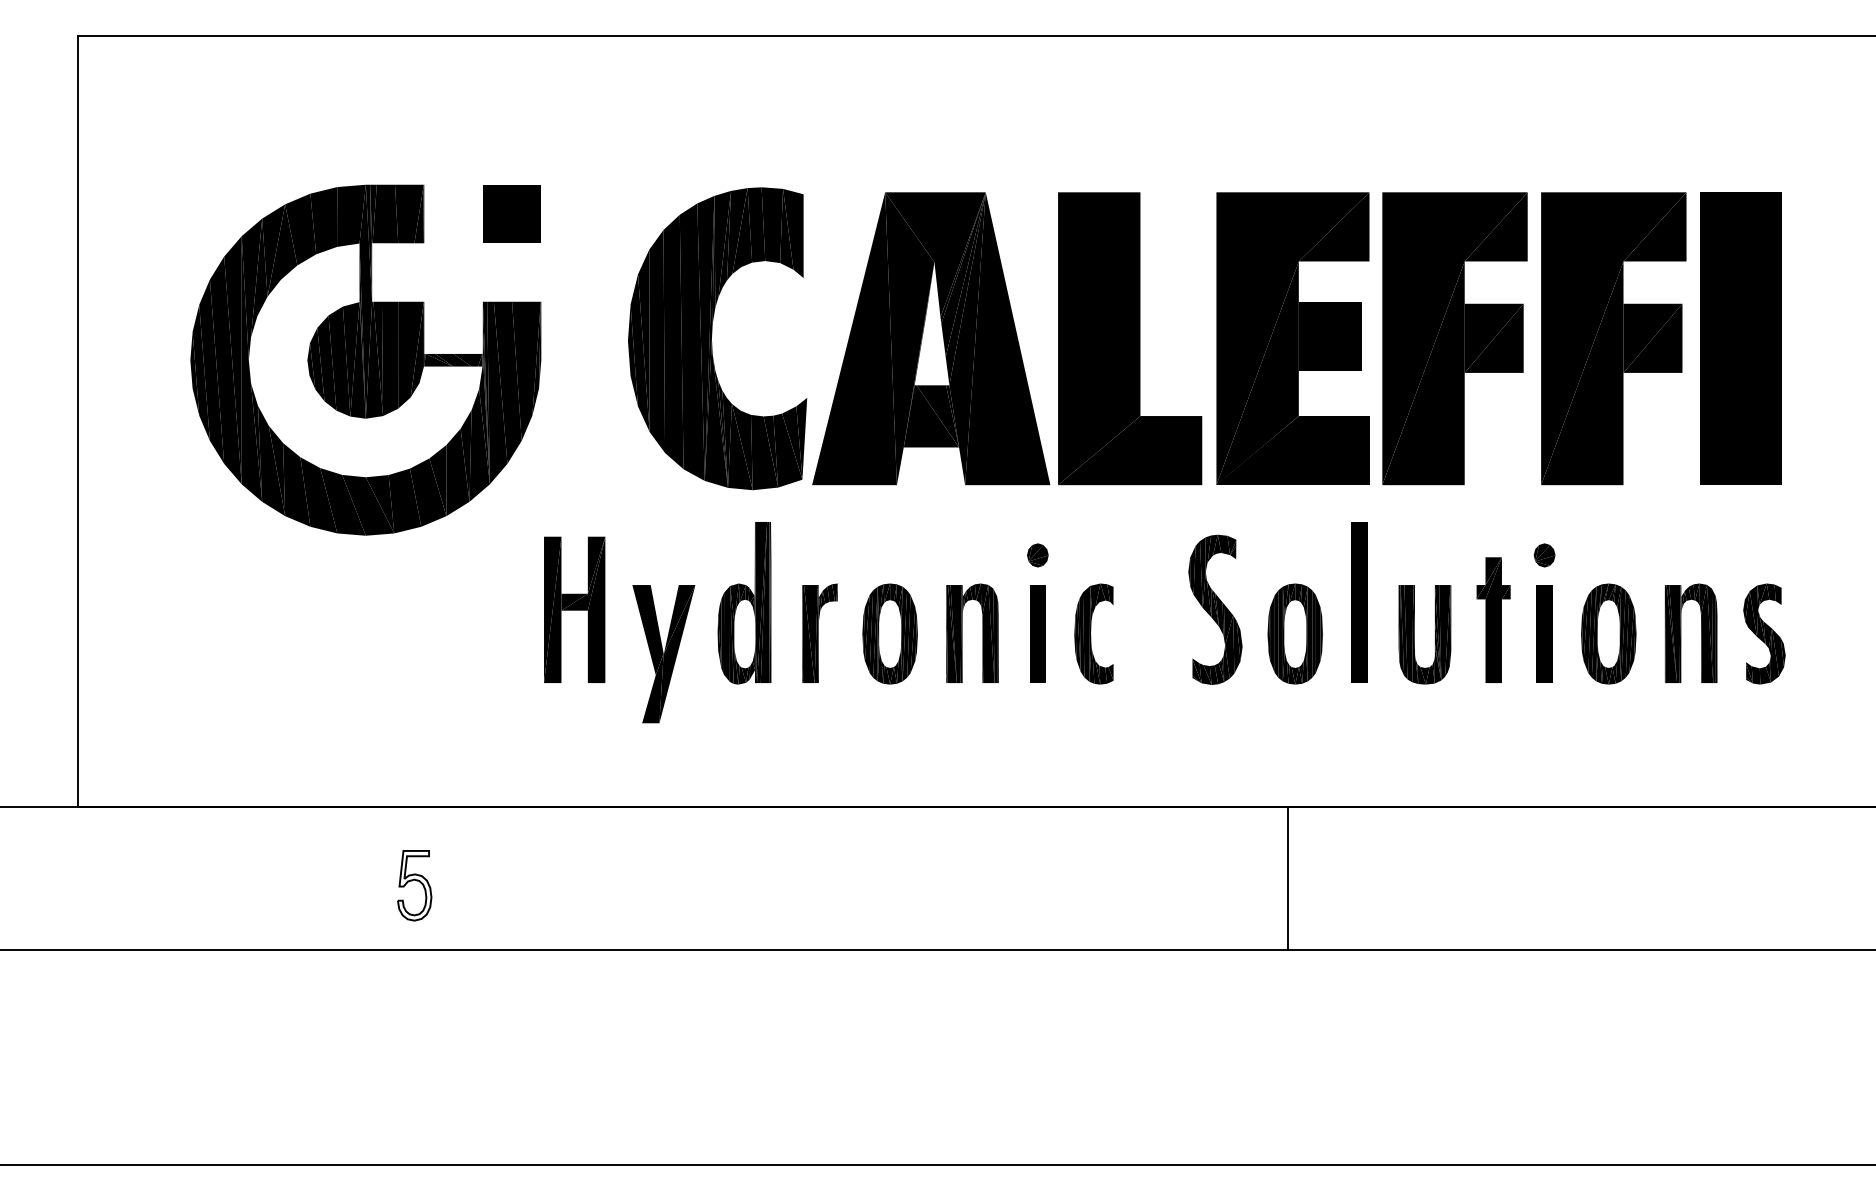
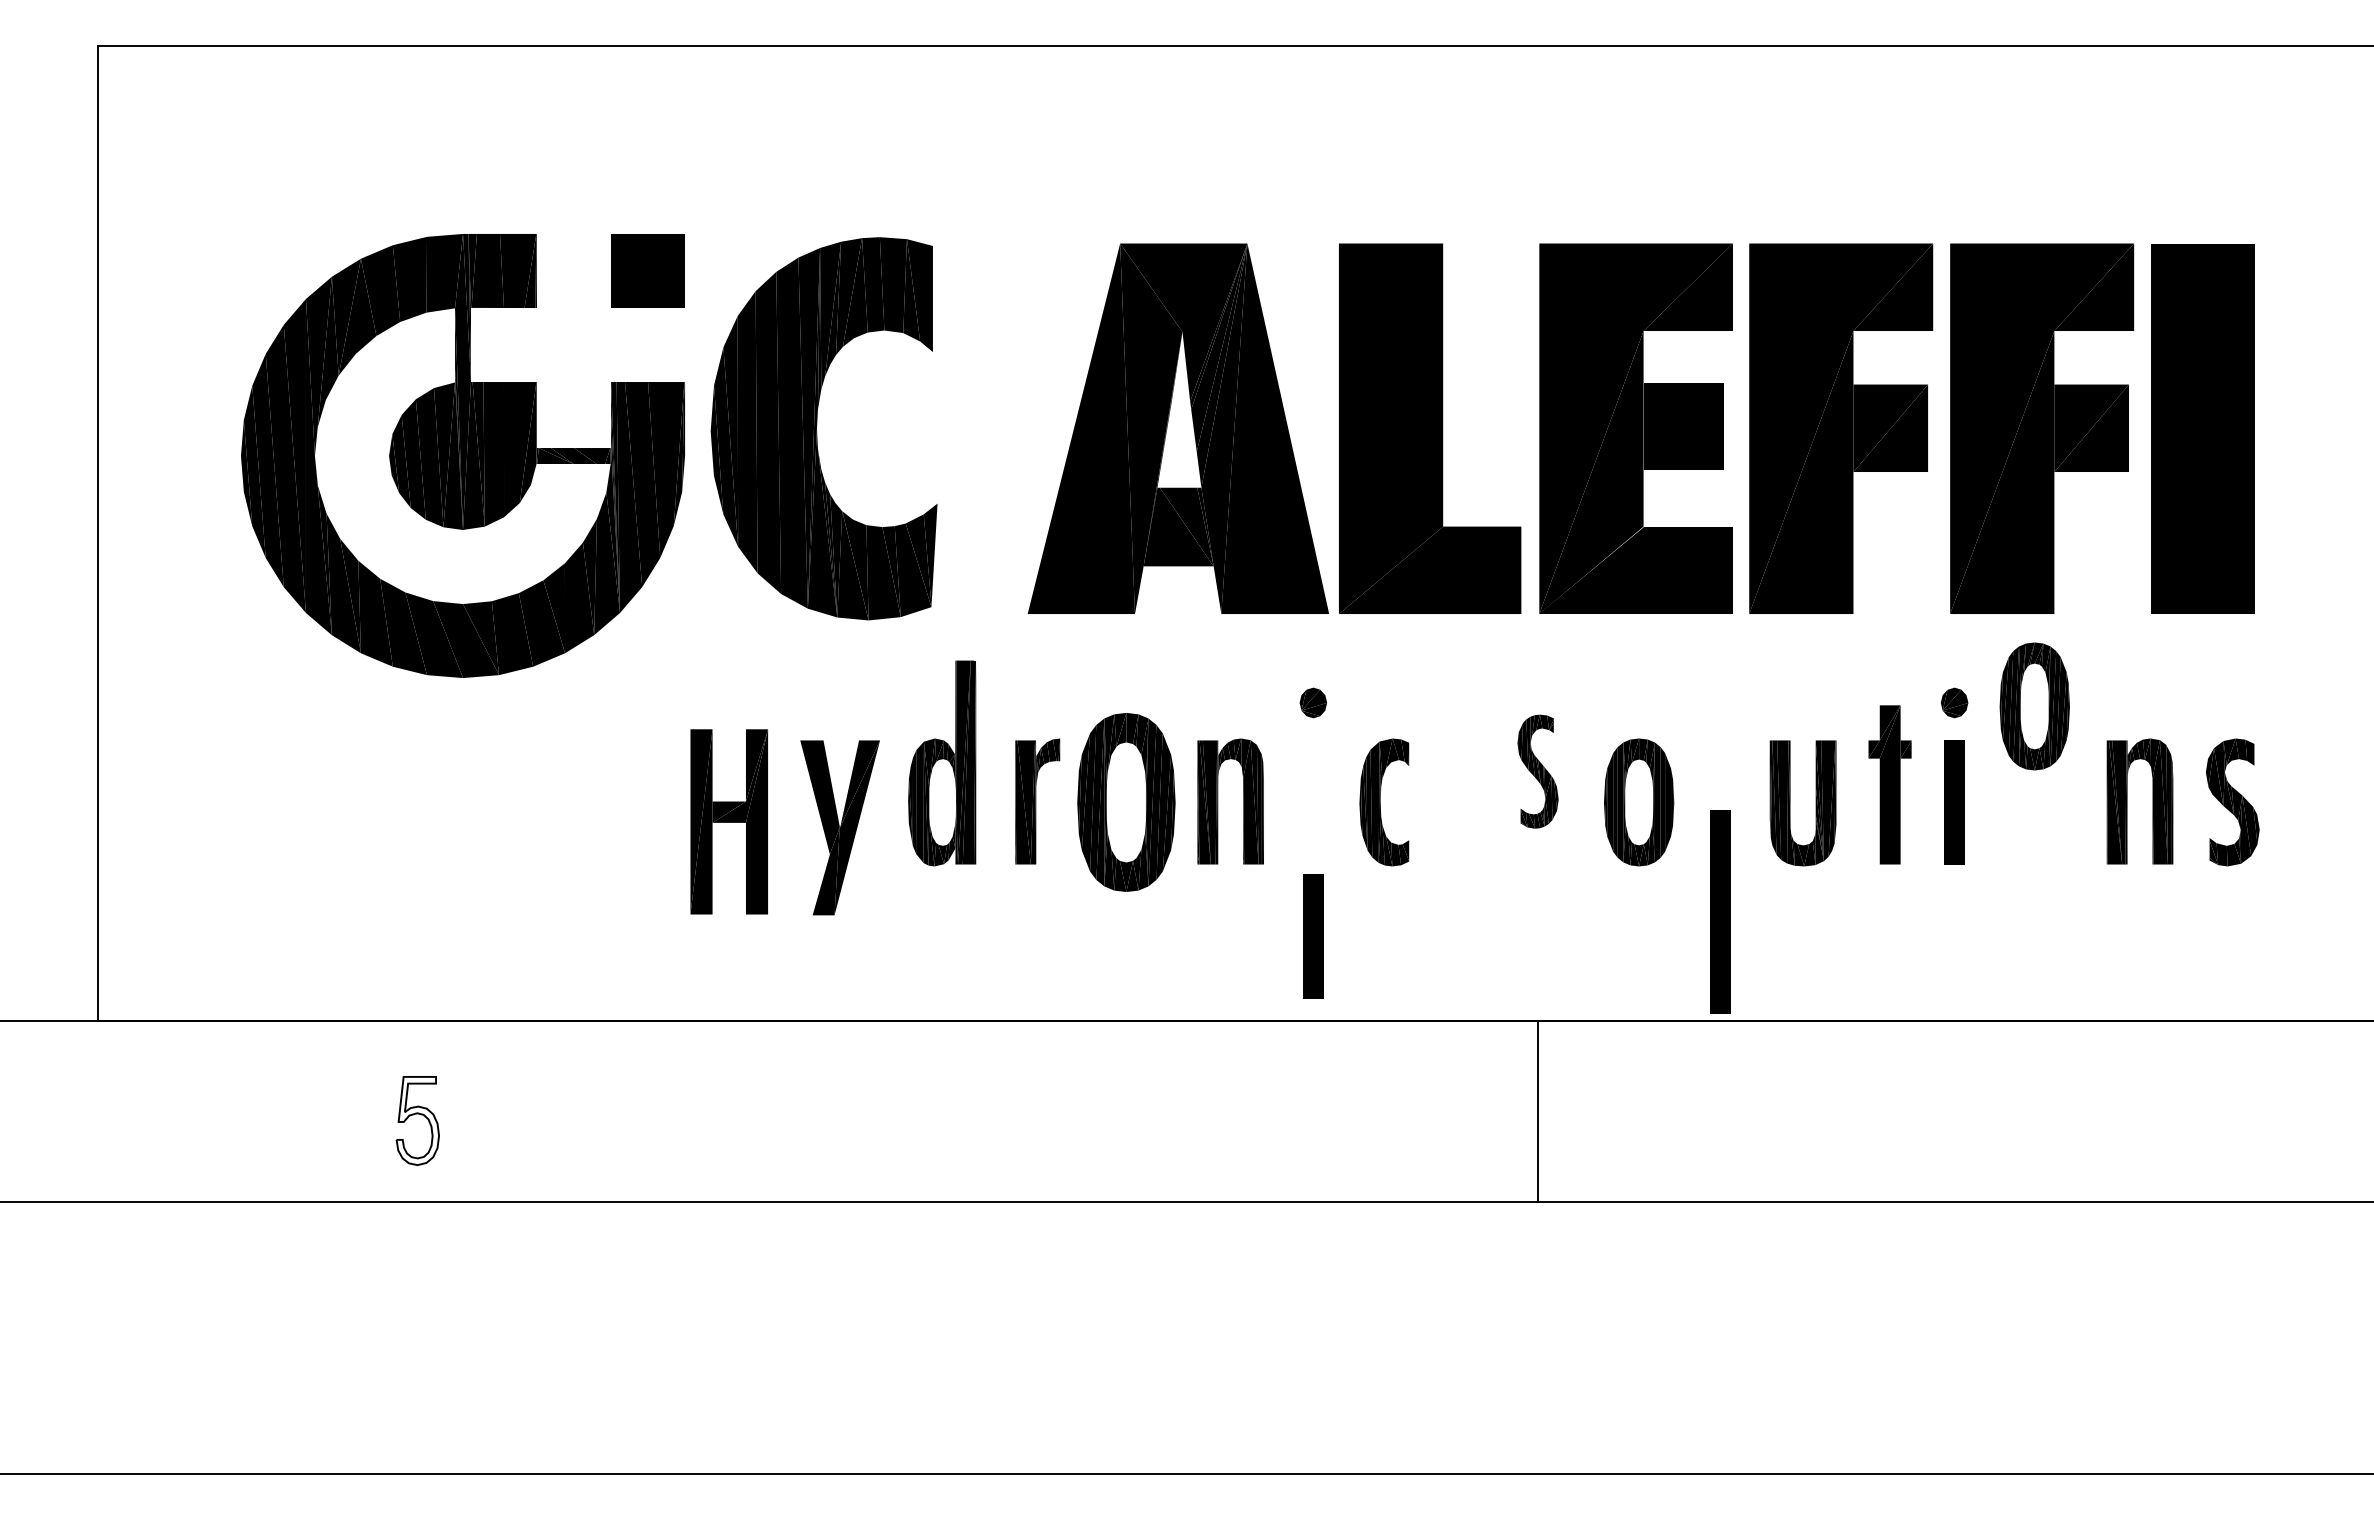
part: (712, 336) -> (817, 425), moved
part: (1359, 602) -> (1720, 911), moved
part: (574, 609) -> (728, 821), moved
part: (1215, 609) -> (1537, 771), size x0.6
part: (890, 634) -> (1126, 802), size x1.4
part: (1037, 634) -> (1313, 936), moved
part: (1608, 634) -> (2034, 706), moved
line: (1287, 878) -> (1538, 1111), moved
part: (414, 885) -> (417, 1120), moved

